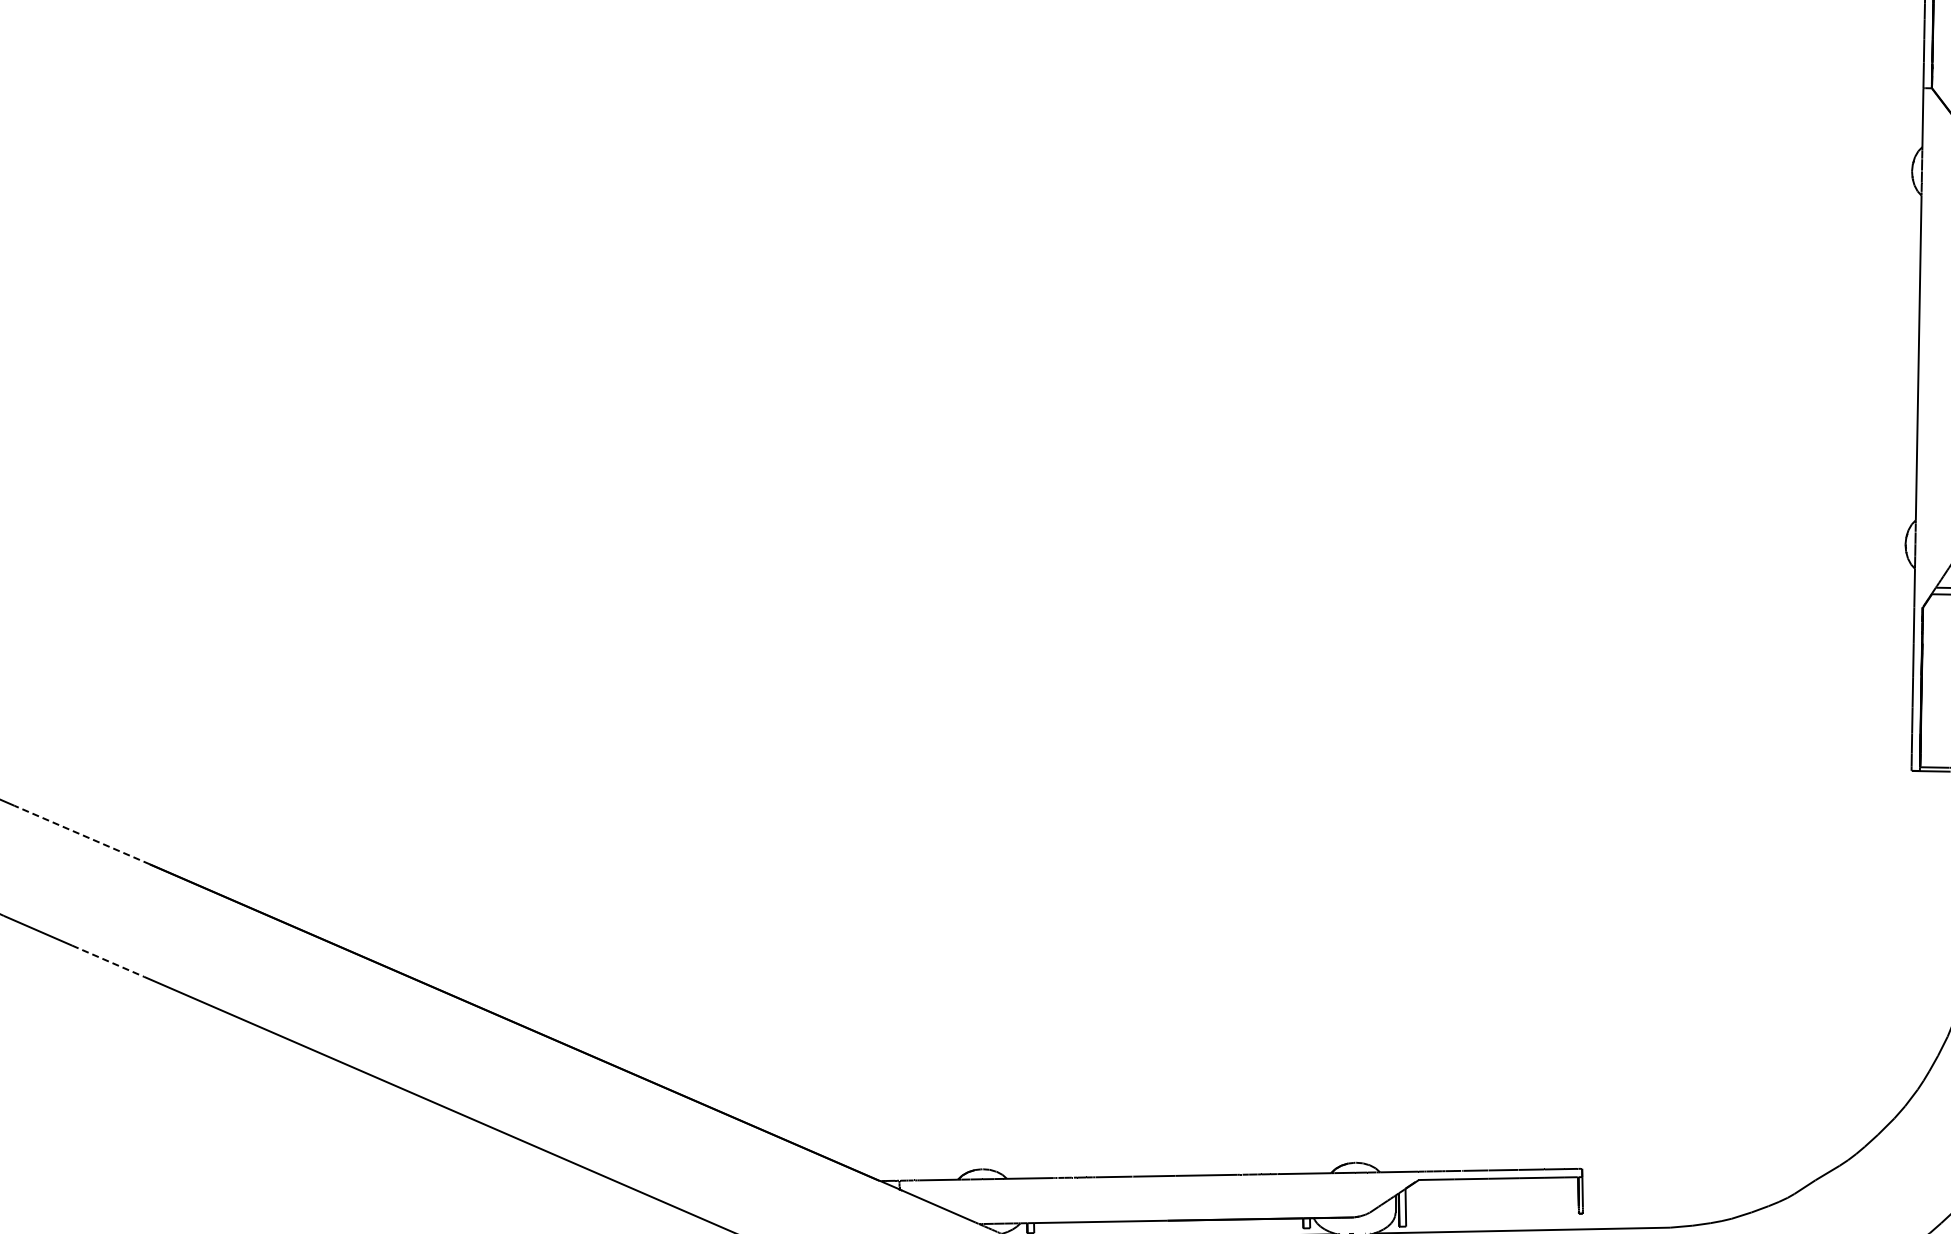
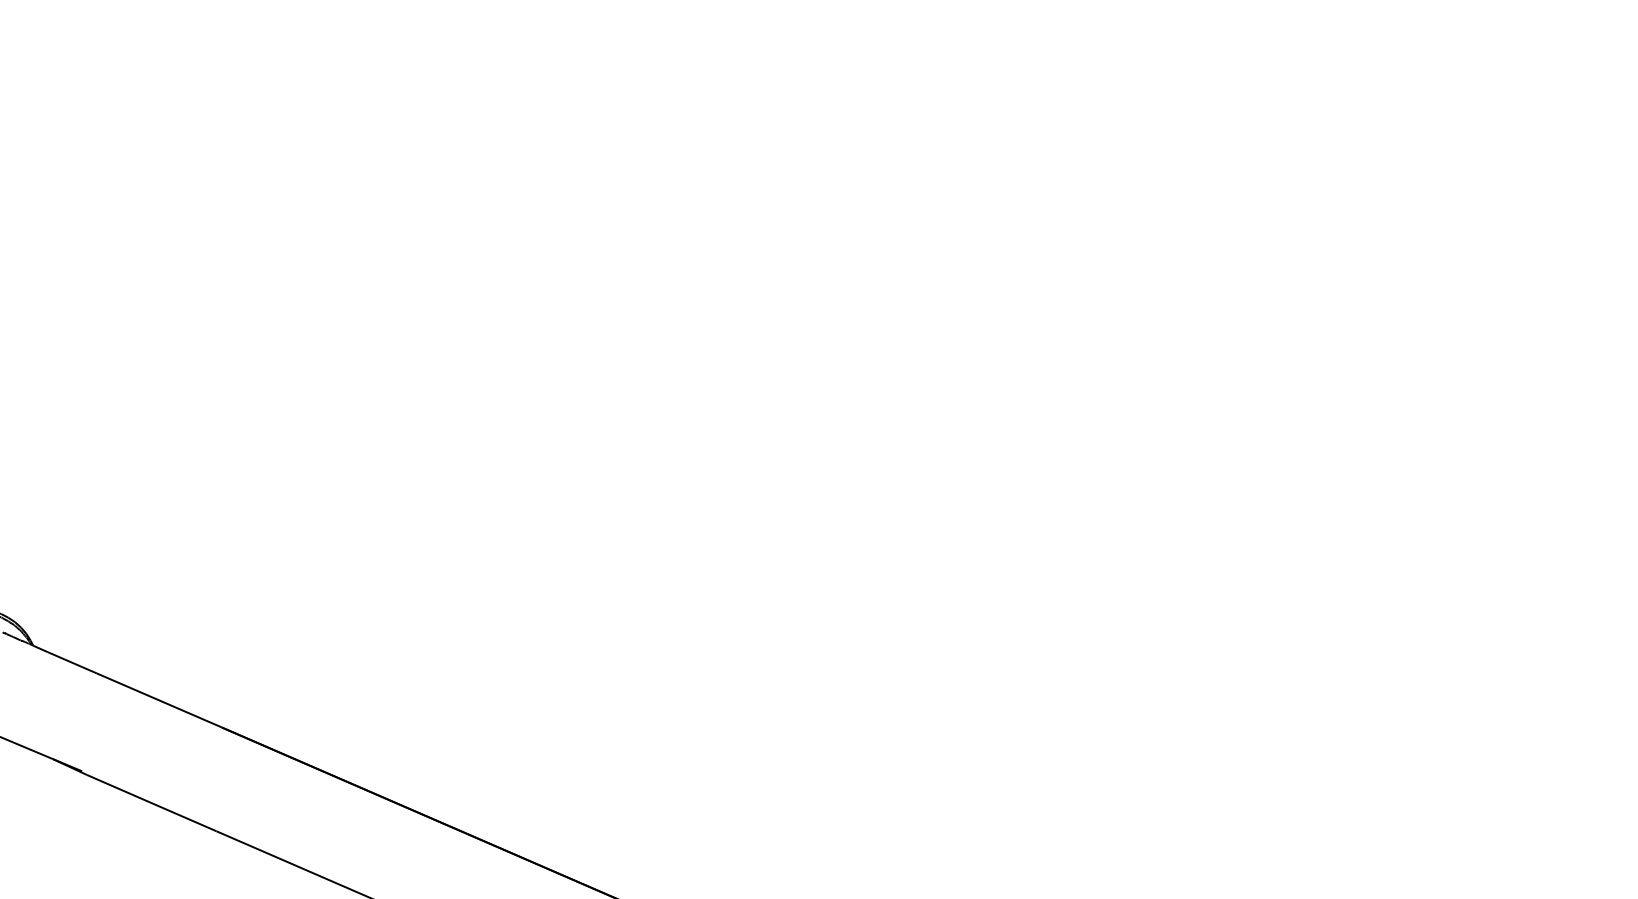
line: (82, 835) -> (159, 700), dashed -> solid
line: (108, 961) -> (183, 817), dashed -> solid

